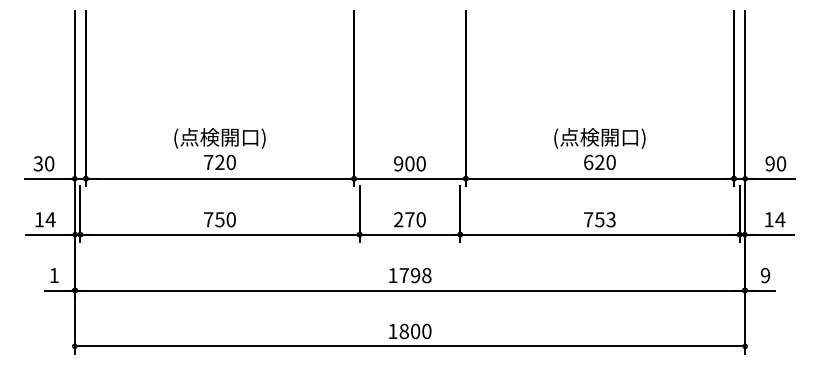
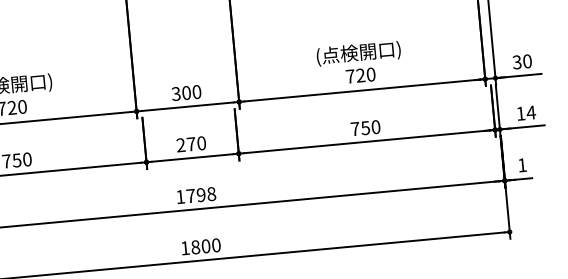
text: (588, 162) -> (350, 76), 620 -> 720
text: (398, 163) -> (176, 93), 900 -> 300
text: (769, 163) -> (516, 62), 90 -> 30
text: (610, 219) -> (375, 127), 753 -> 750
text: (765, 275) -> (522, 165), 9 -> 1

